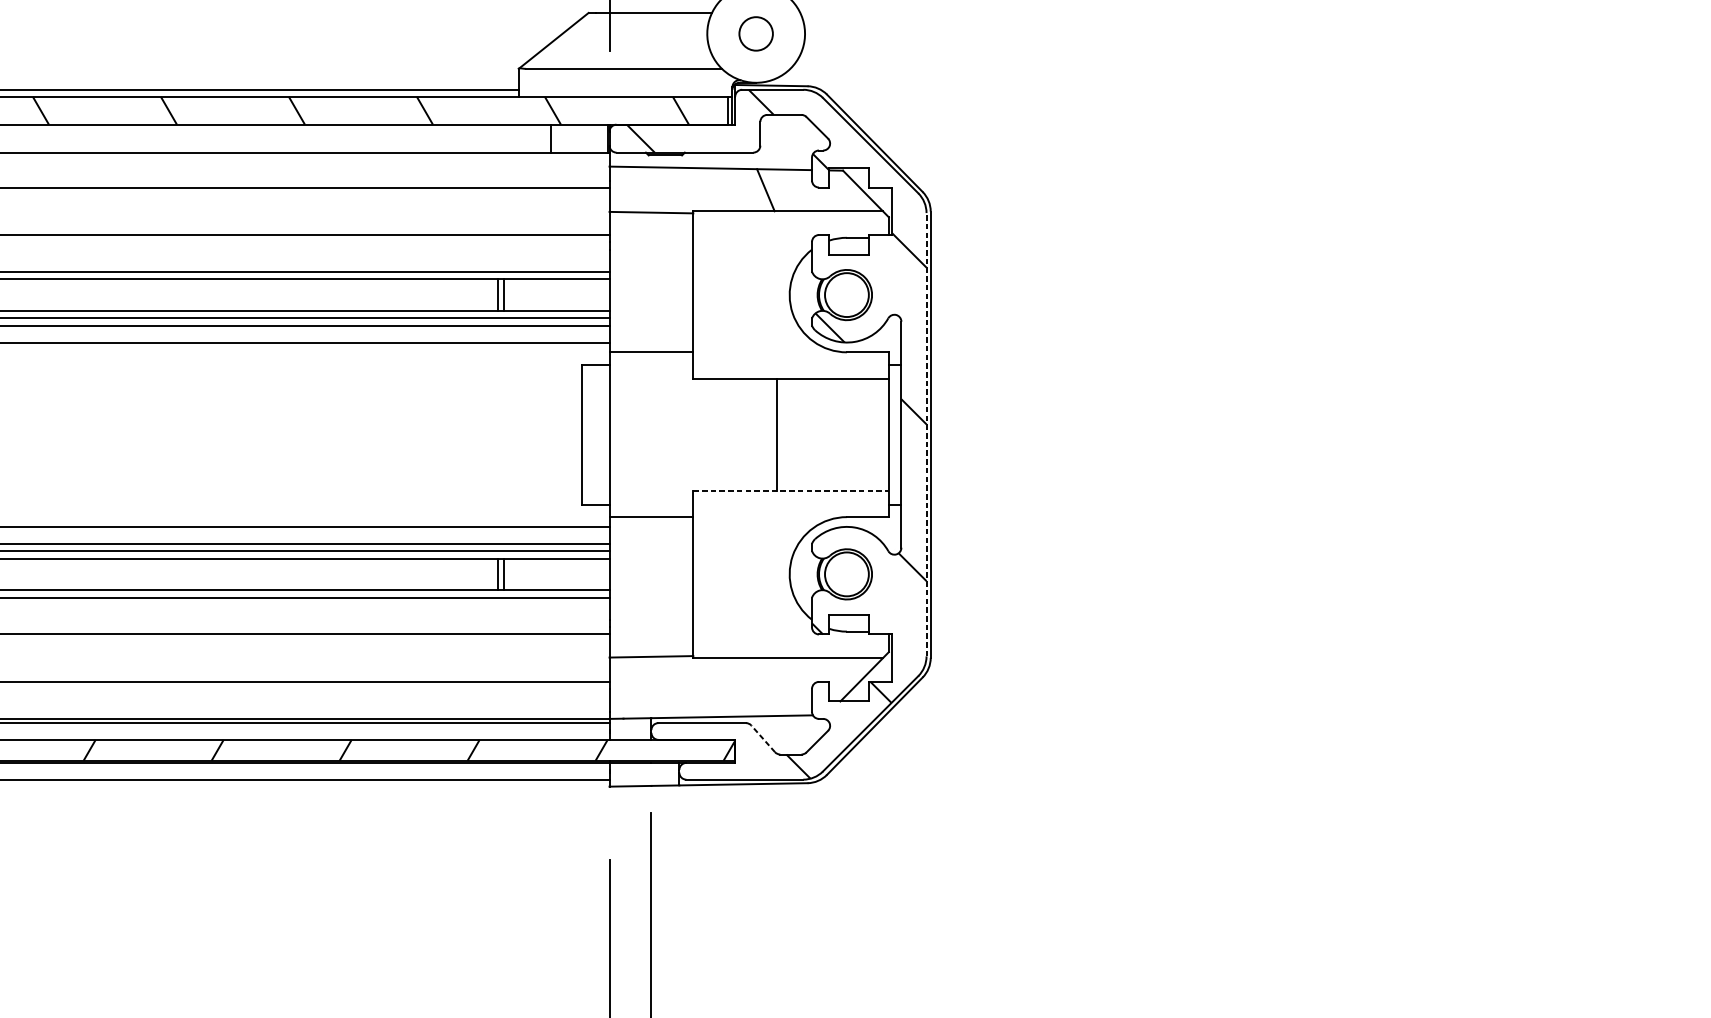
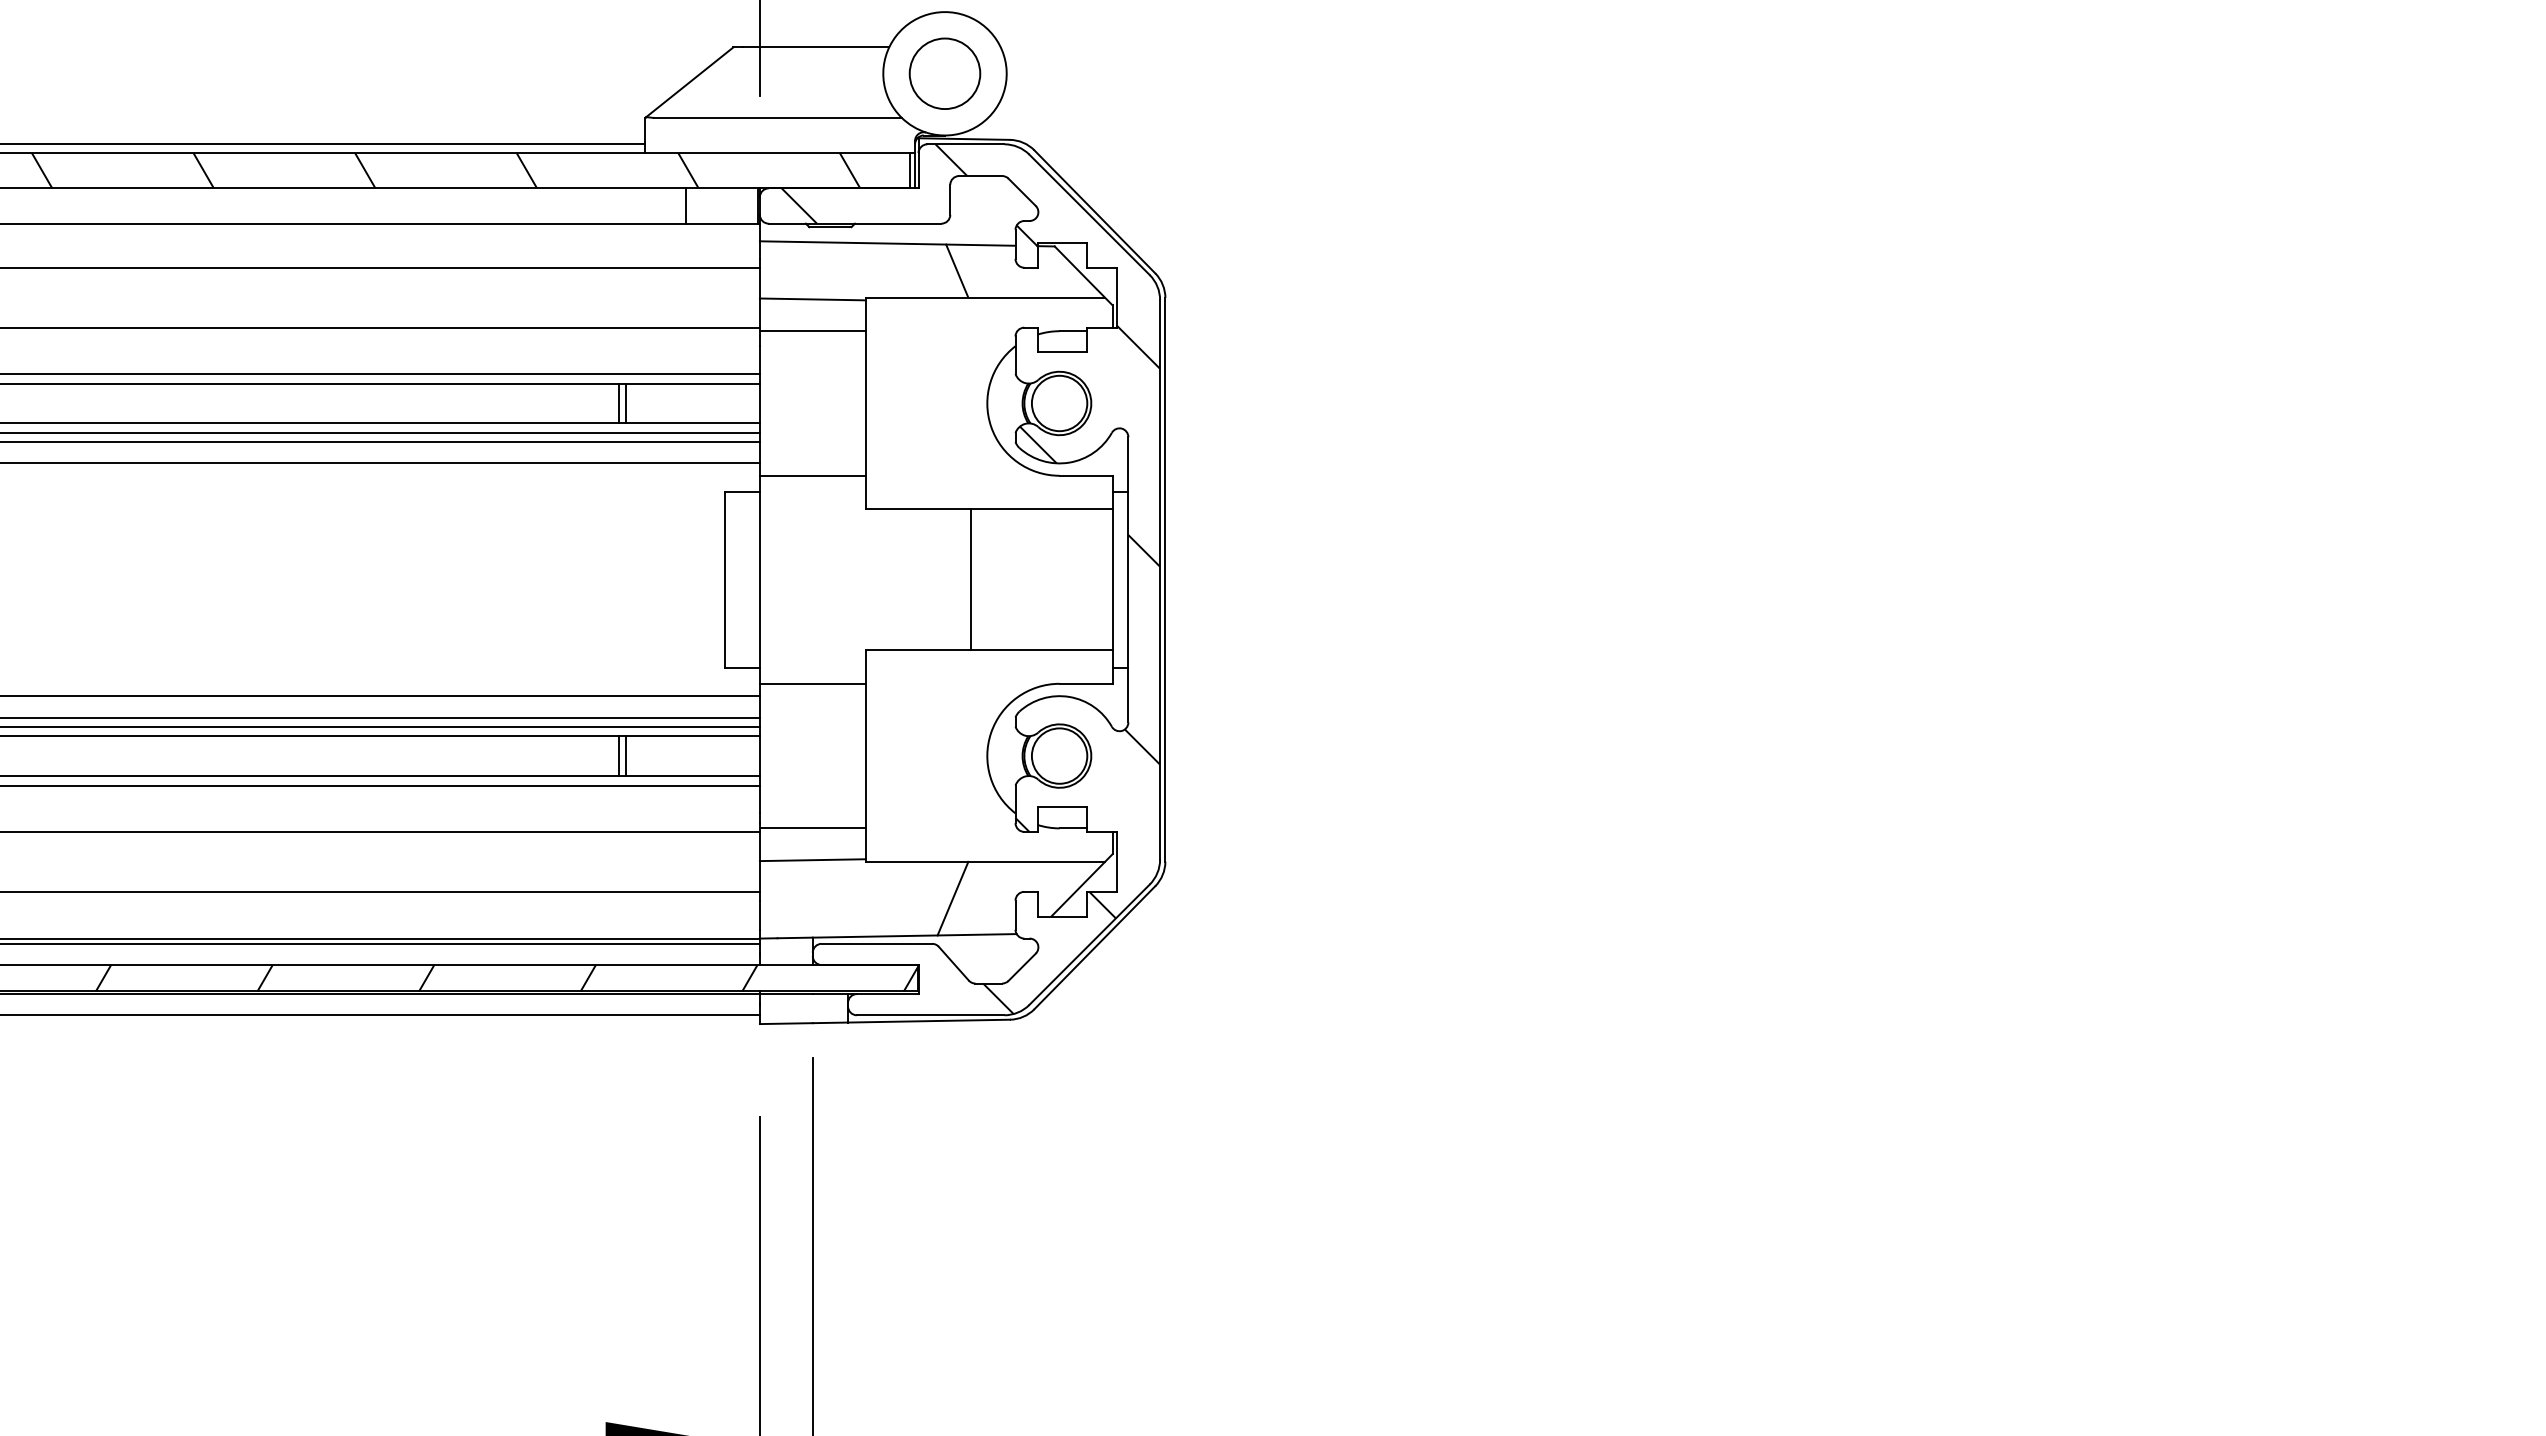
circle: (755, 33) -> (944, 73), size x1.67
line: (651, 238) -> (812, 331), added
line: (926, 434) -> (1160, 579), dashed -> solid
line: (791, 490) -> (989, 650), dashed -> solid
line: (651, 631) -> (812, 828), added
line: (762, 687) -> (952, 898), added
line: (762, 738) -> (953, 963), dashed -> solid

